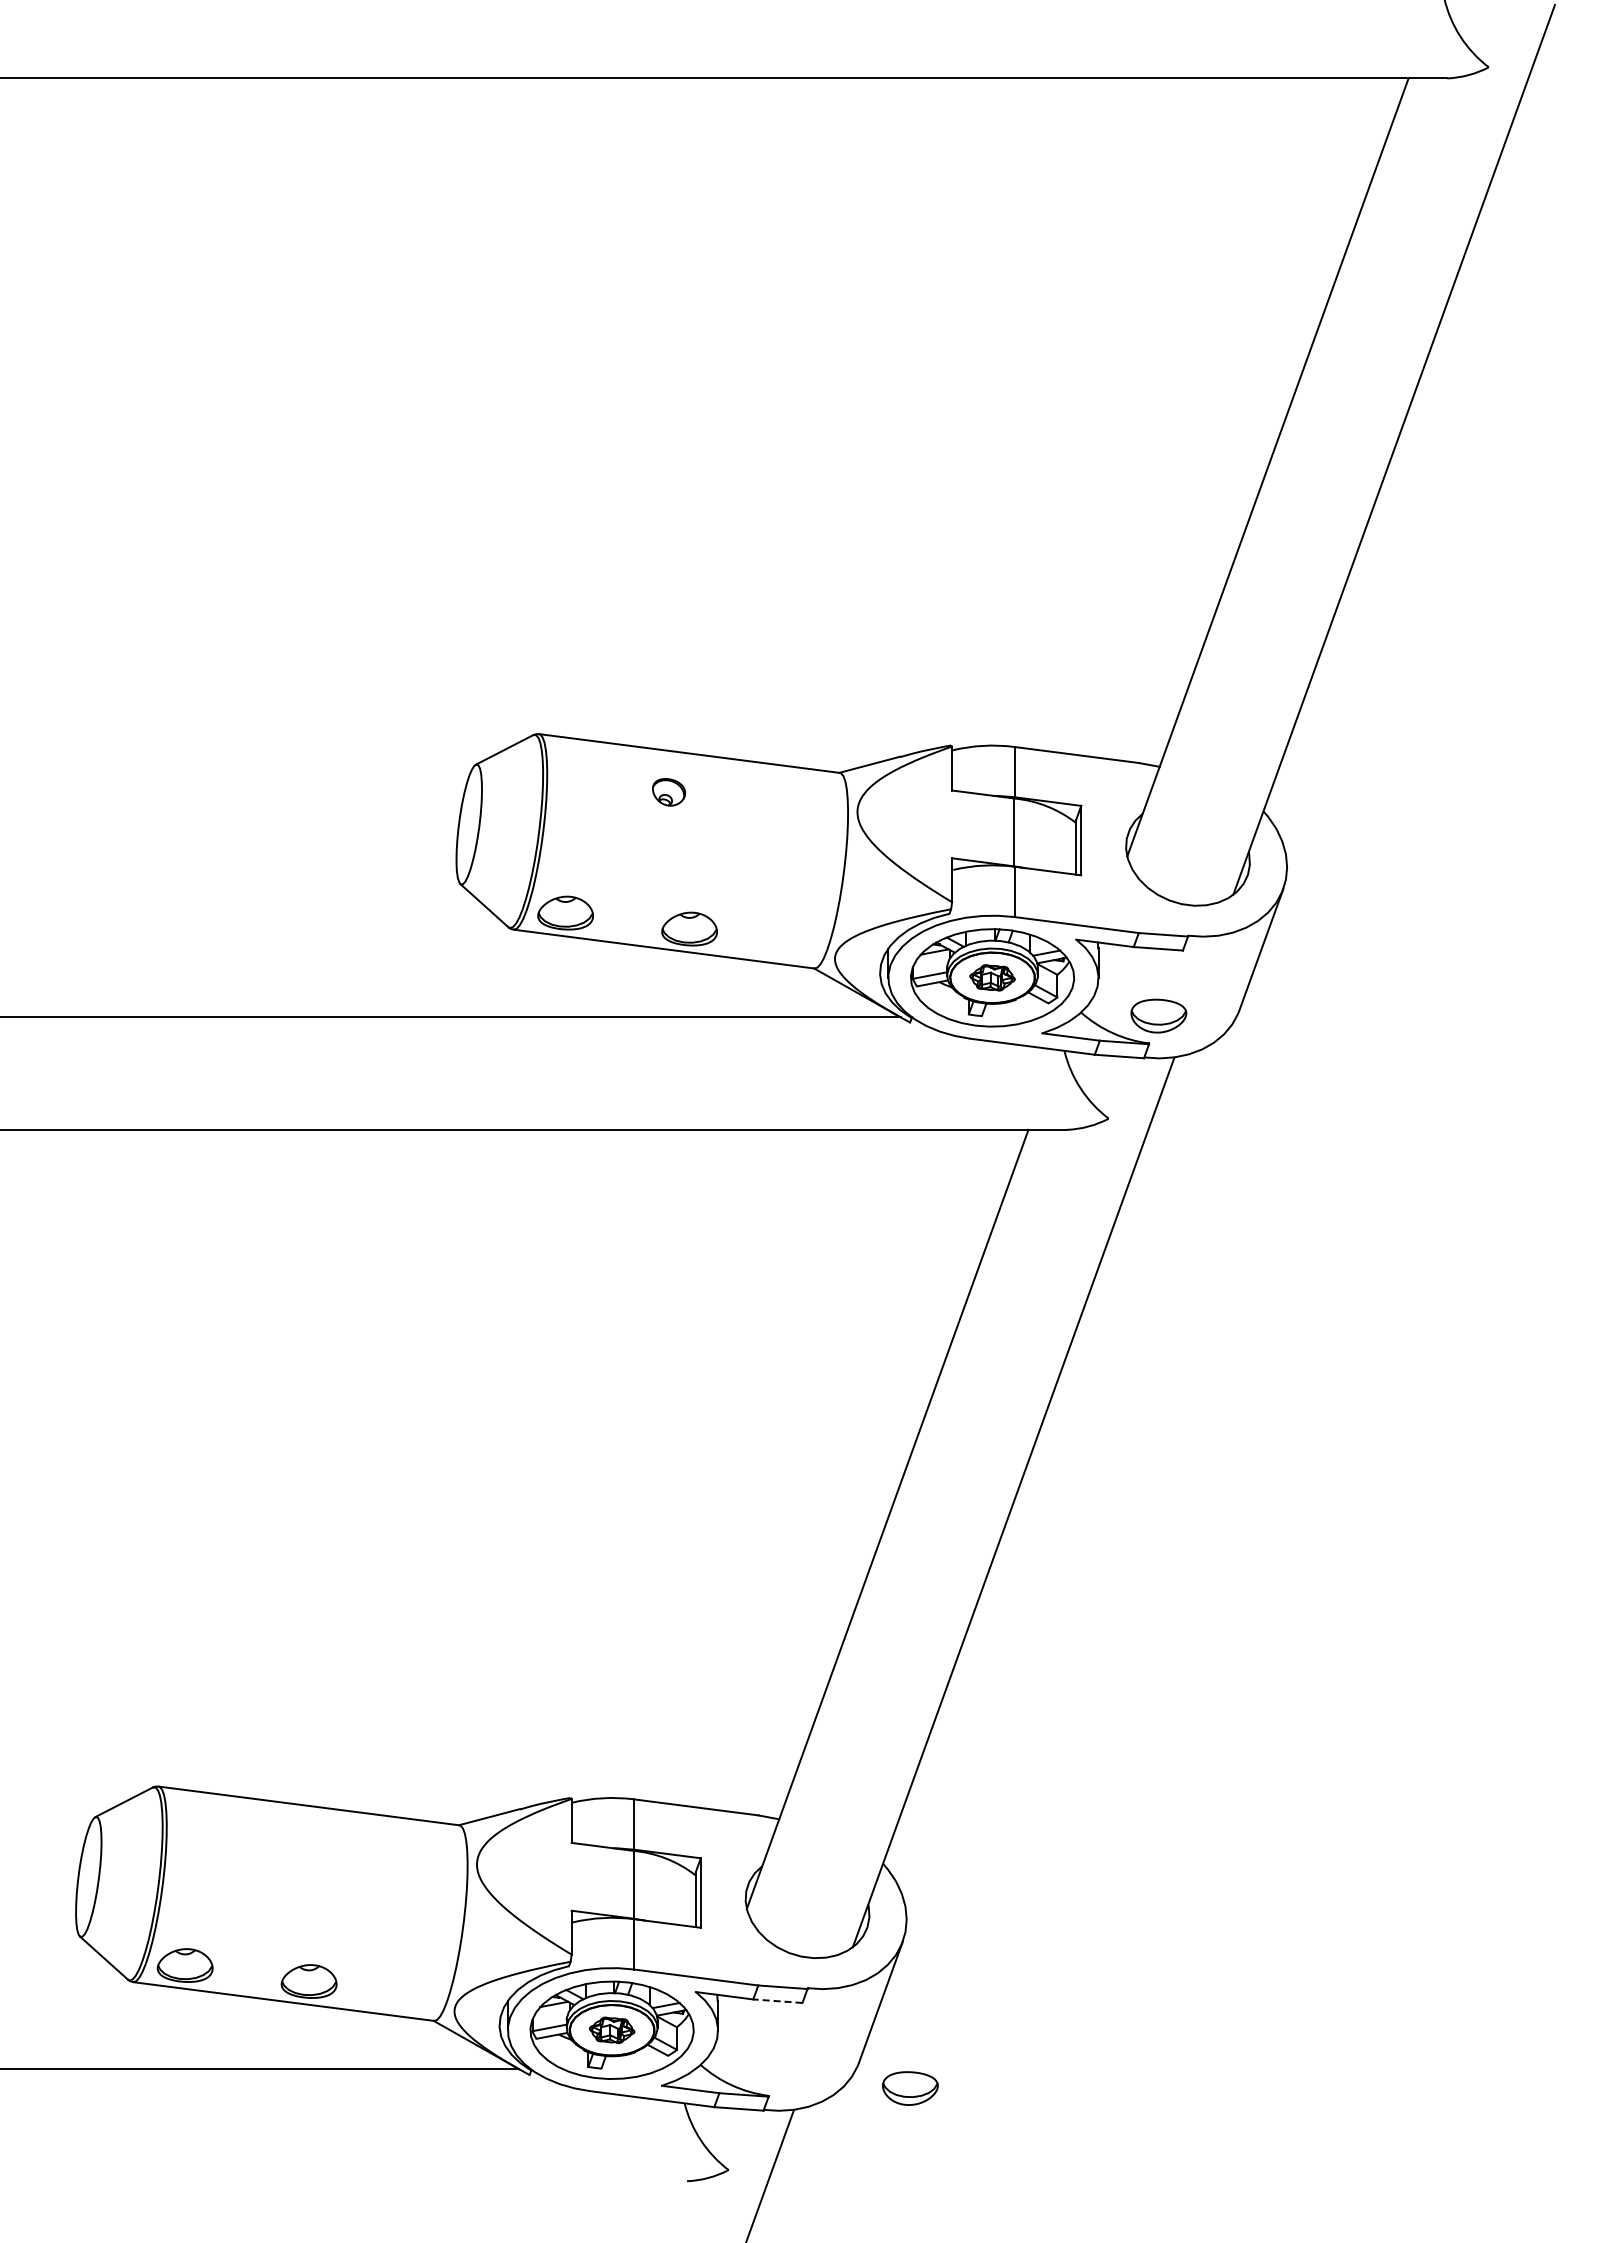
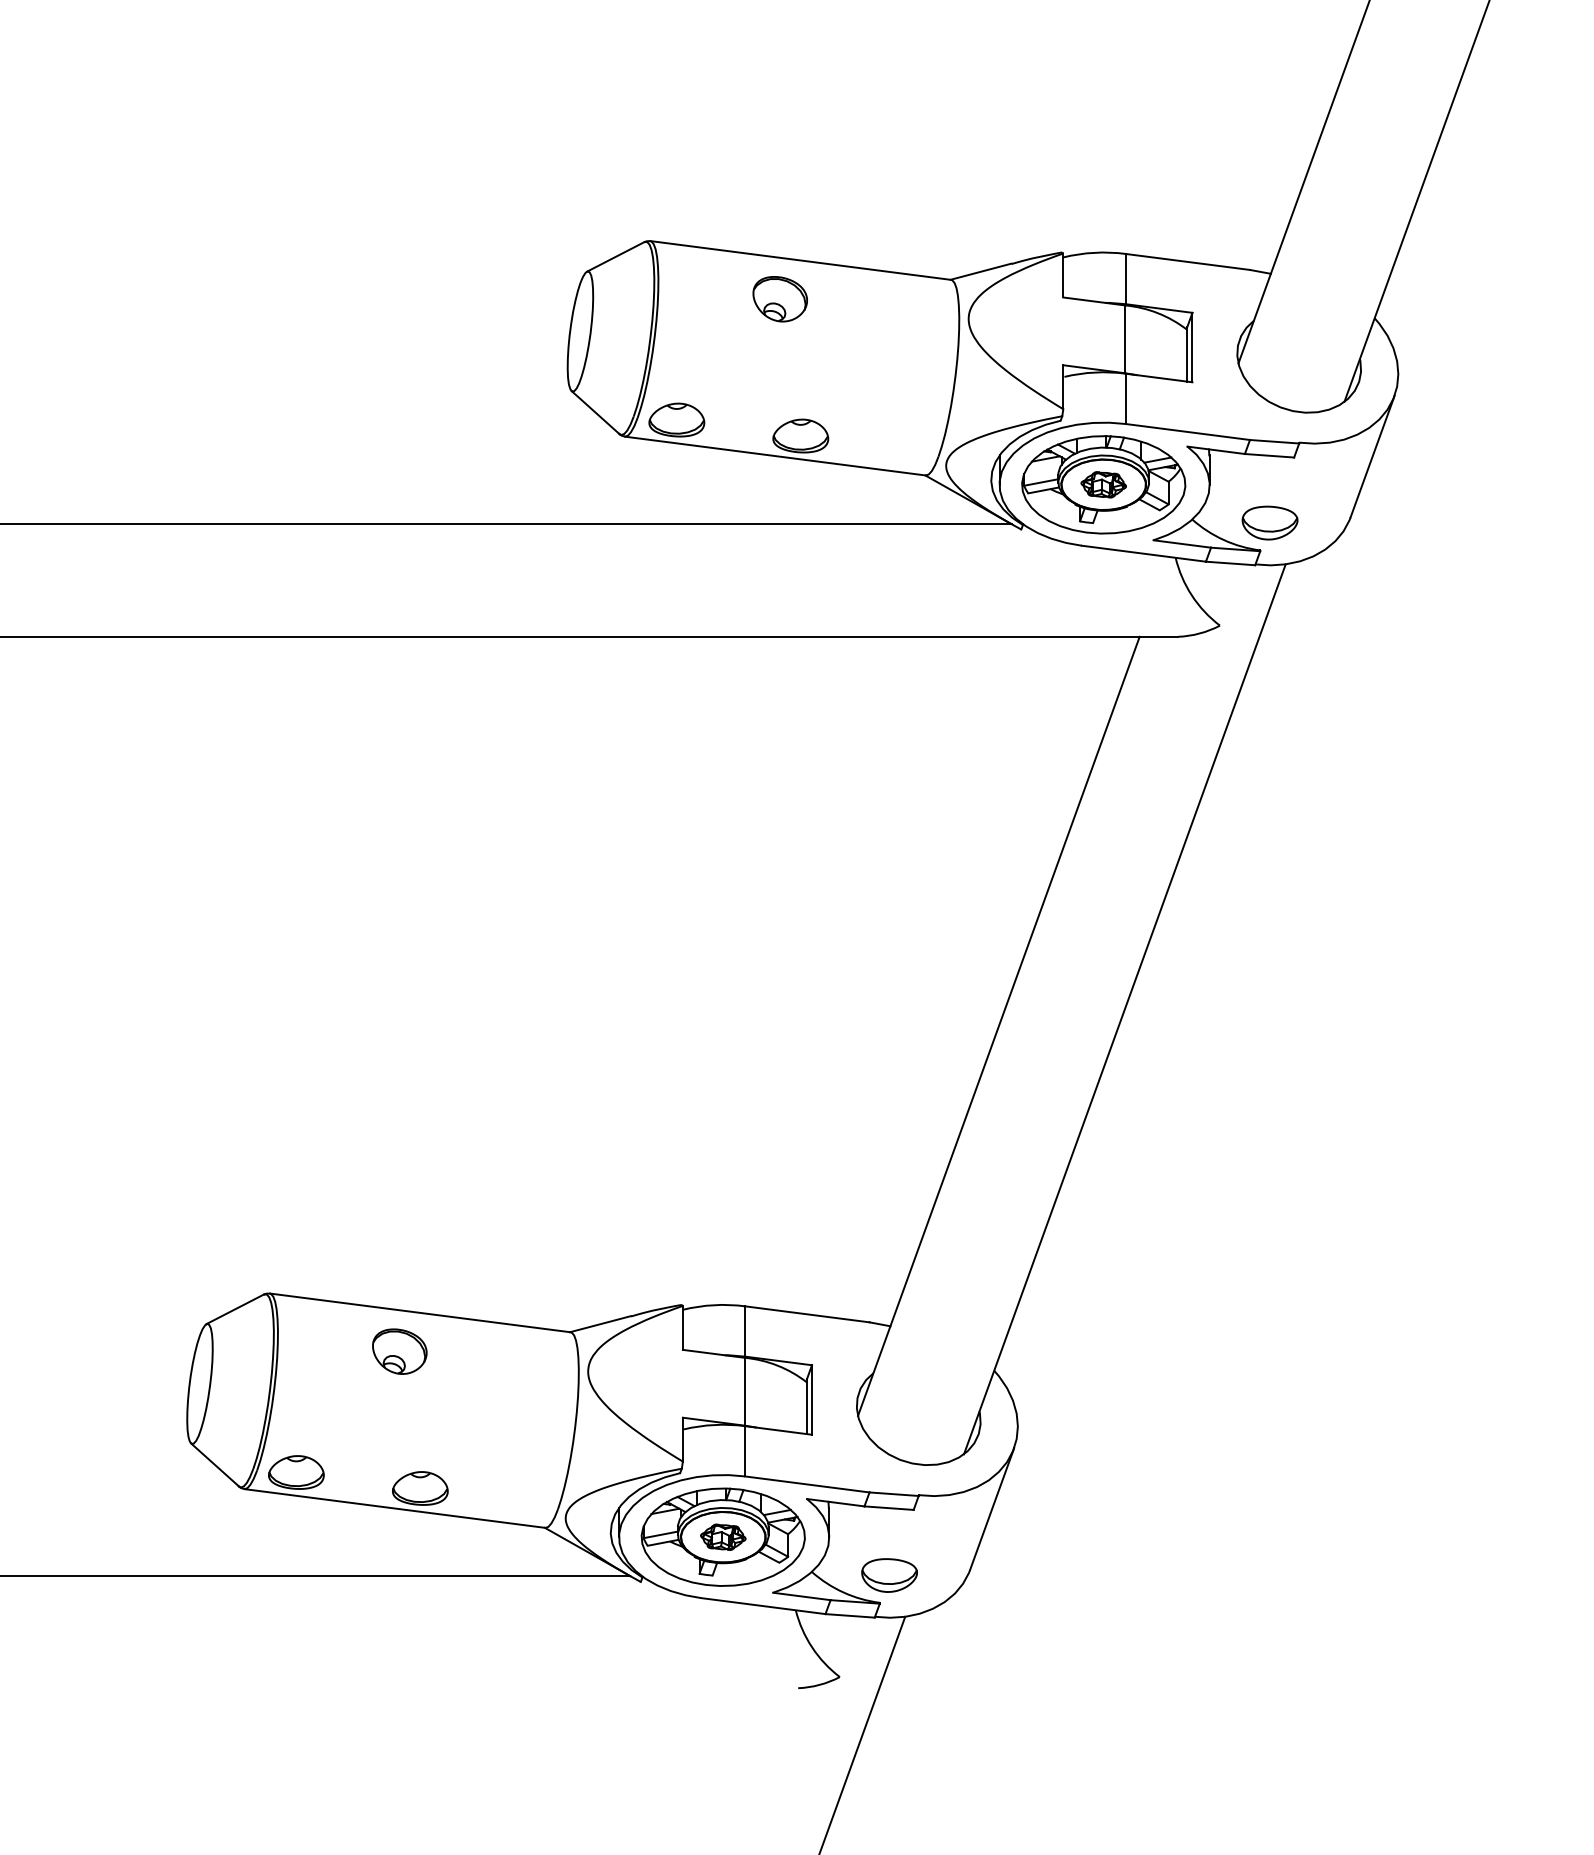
part: (668, 792) -> (779, 299), size x1.67
part: (288, 1844) -> (399, 1351), added
line: (777, 2001) -> (888, 1508), dashed -> solid
part: (910, 2088) -> (889, 1575), moved

